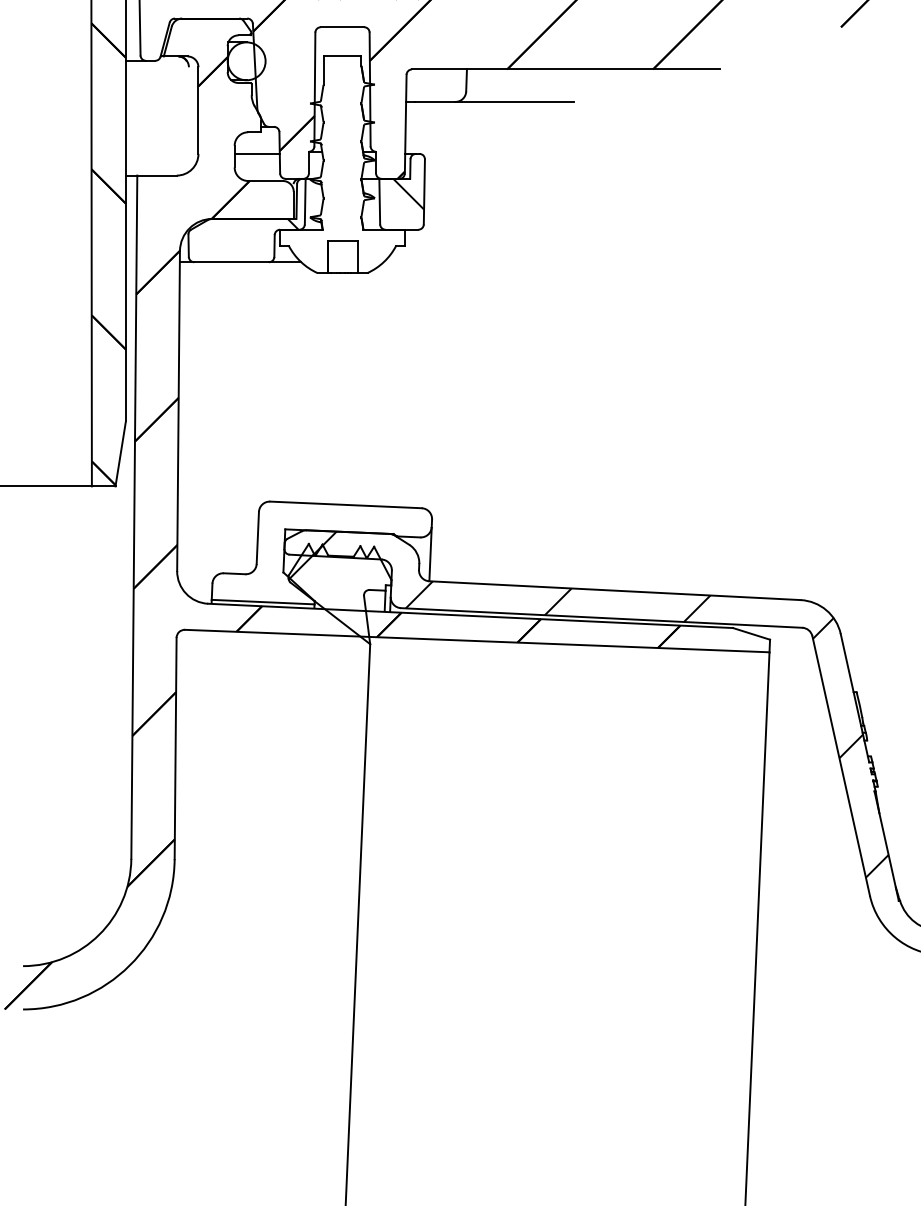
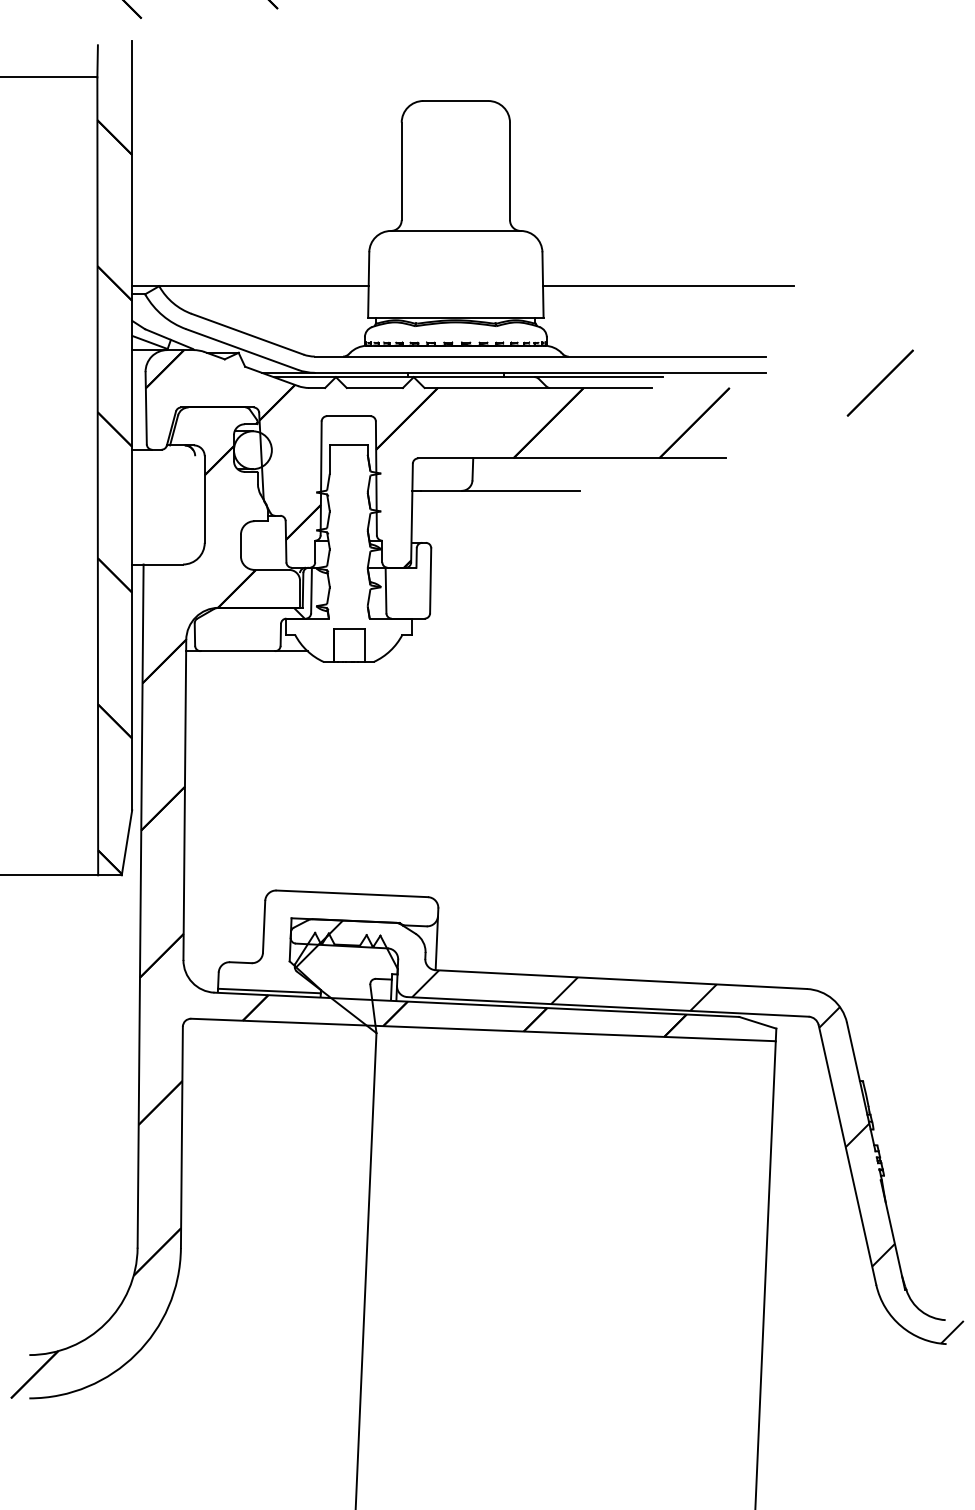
line: (257, 153) -> (263, 542), removed
hatch: (408, 193) -> (414, 582), removed

